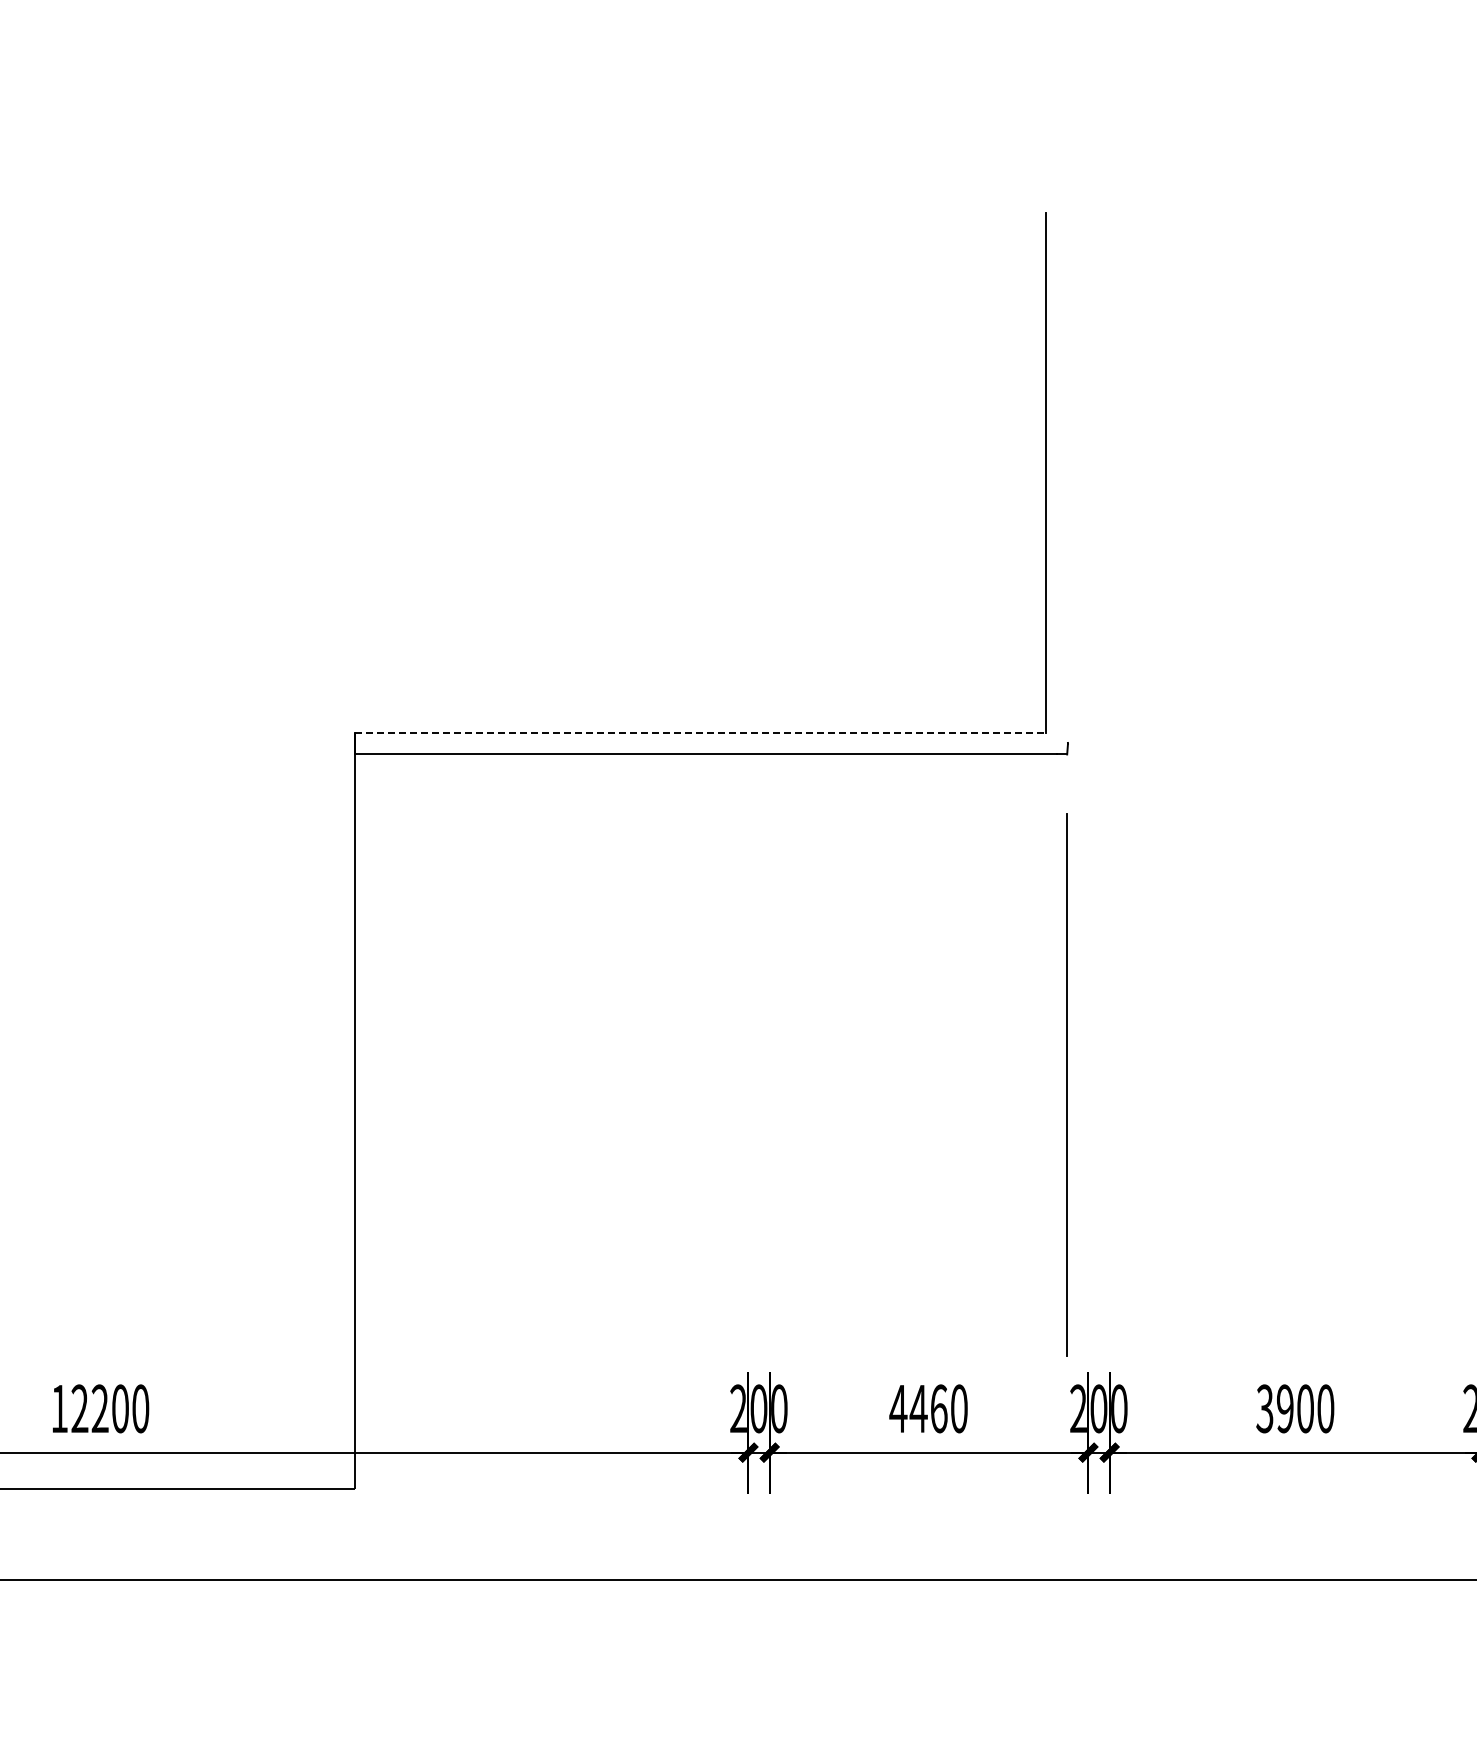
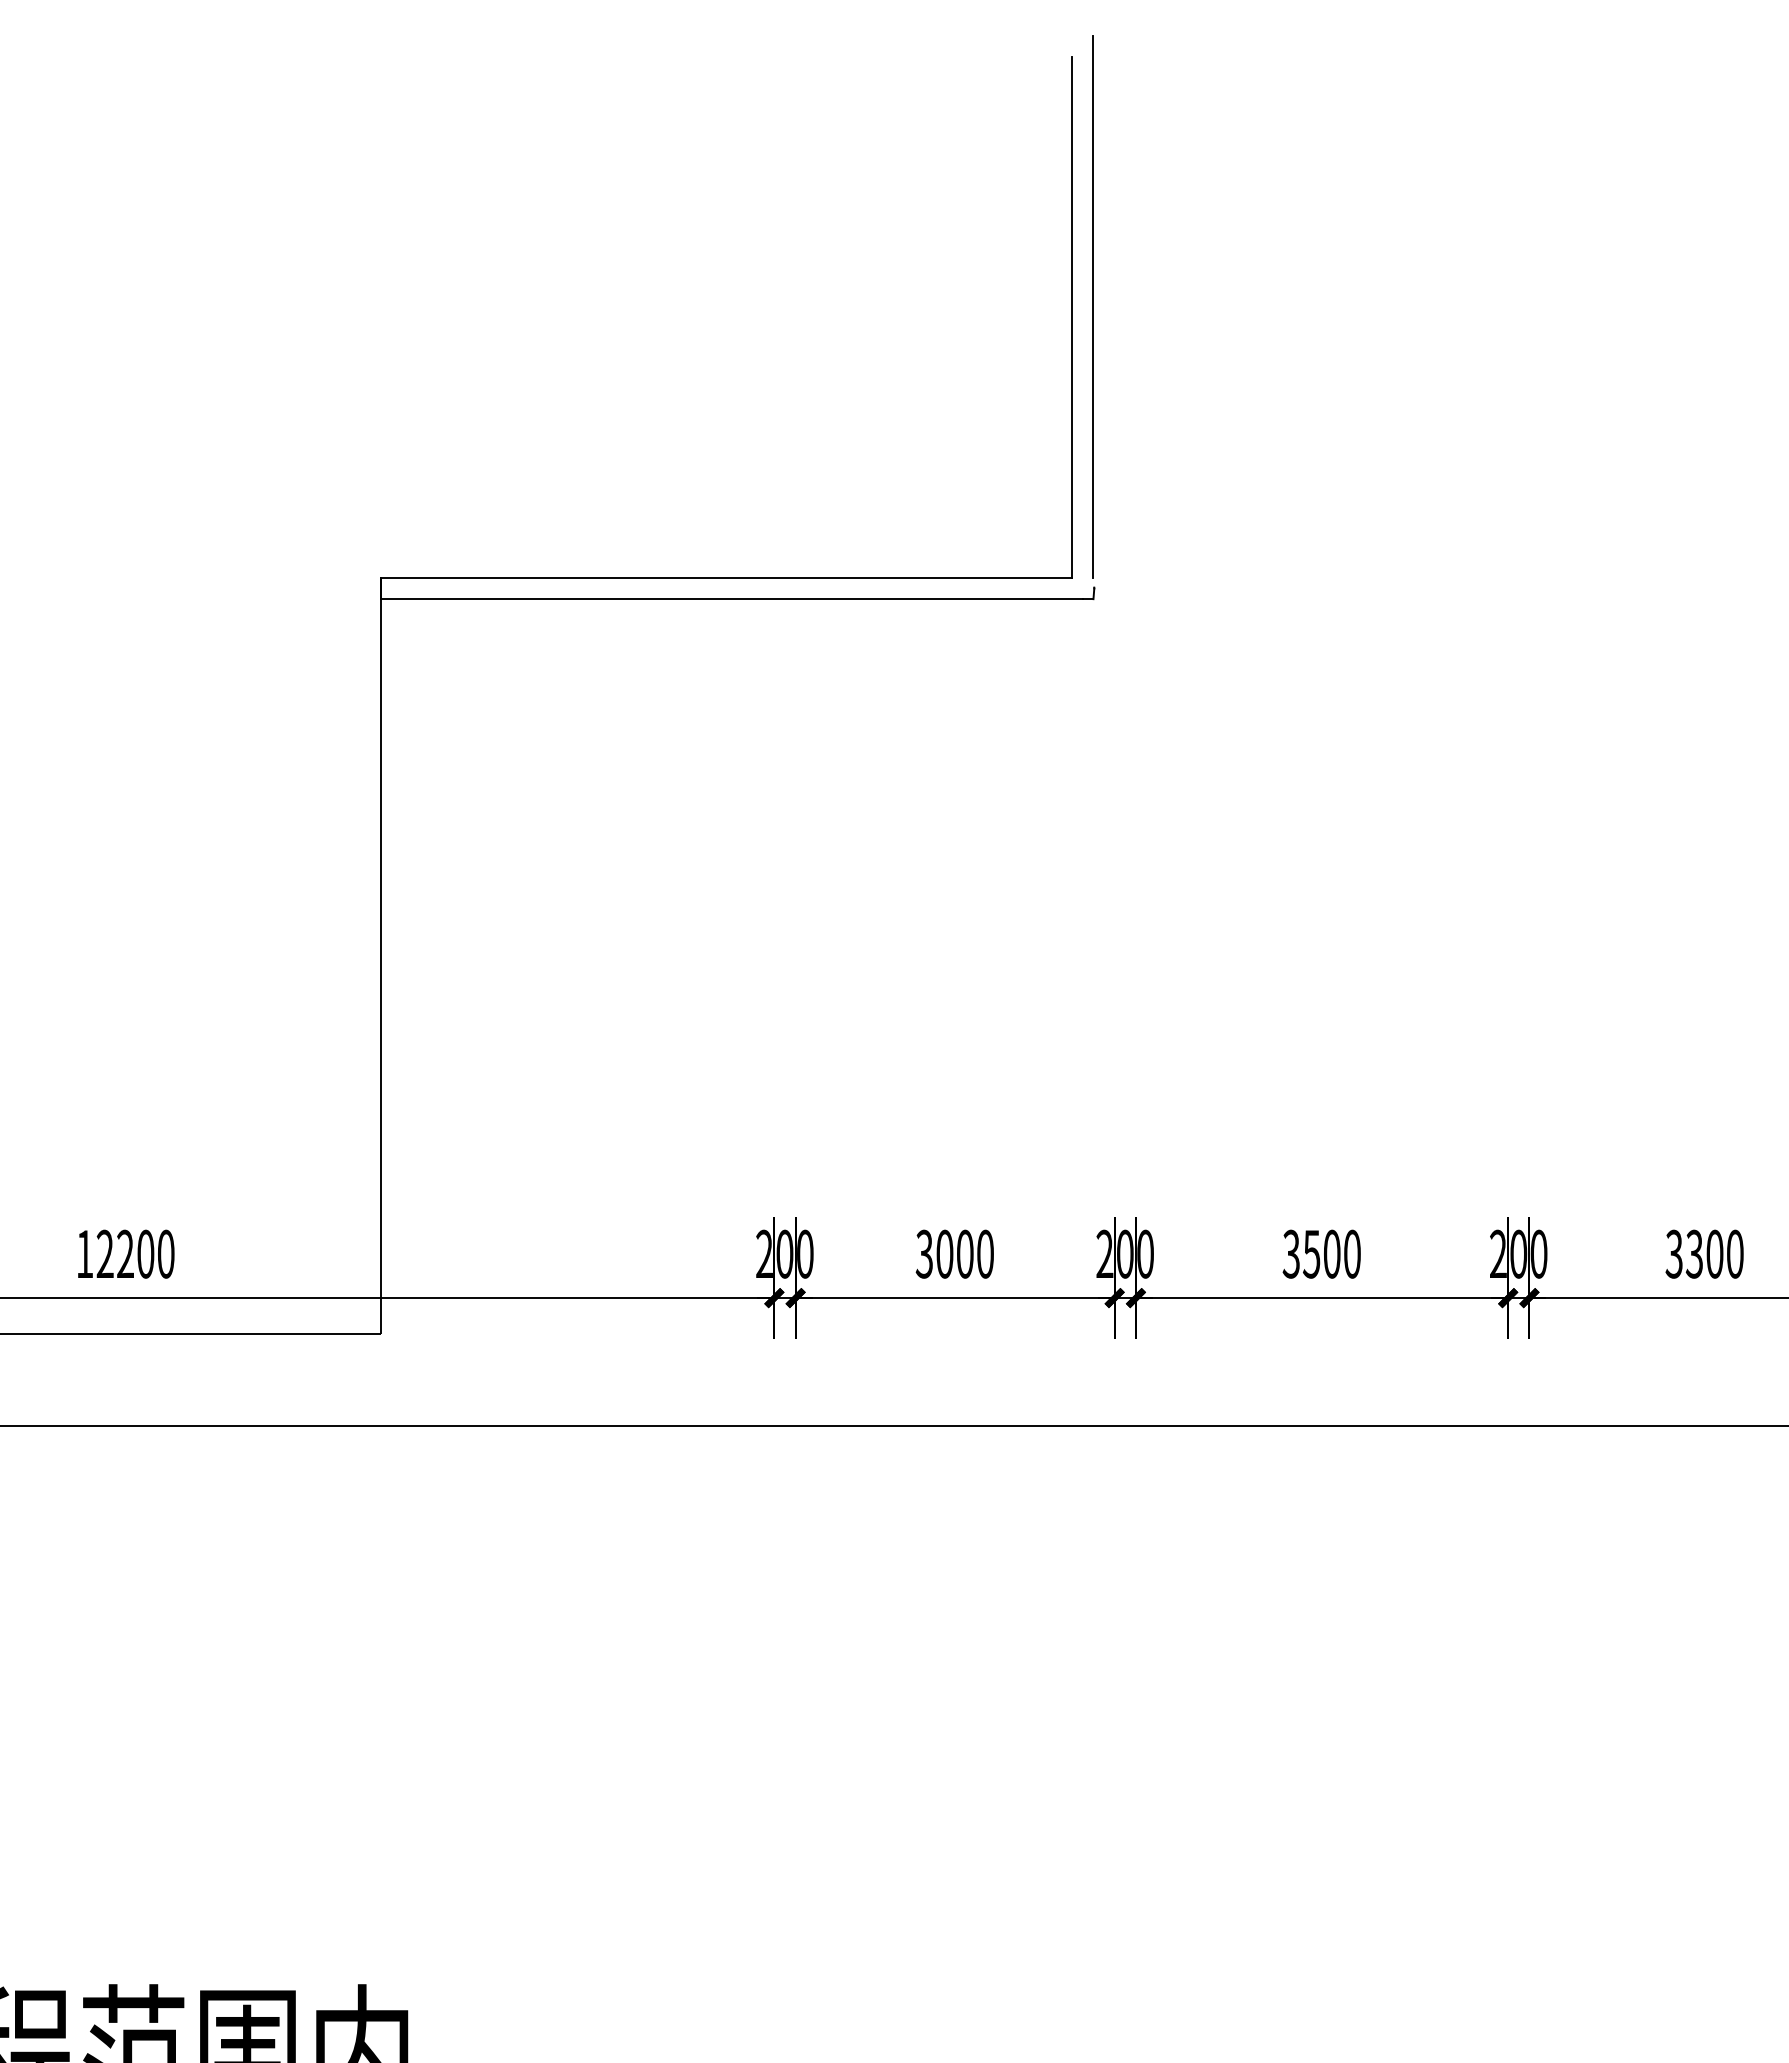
line: (700, 732) -> (726, 577), dashed -> solid
line: (1066, 1084) -> (1092, 306), moved
text: (918, 1408) -> (944, 1253), 4460 -> 3000
text: (1284, 1408) -> (1311, 1253), 3900 -> 3500

